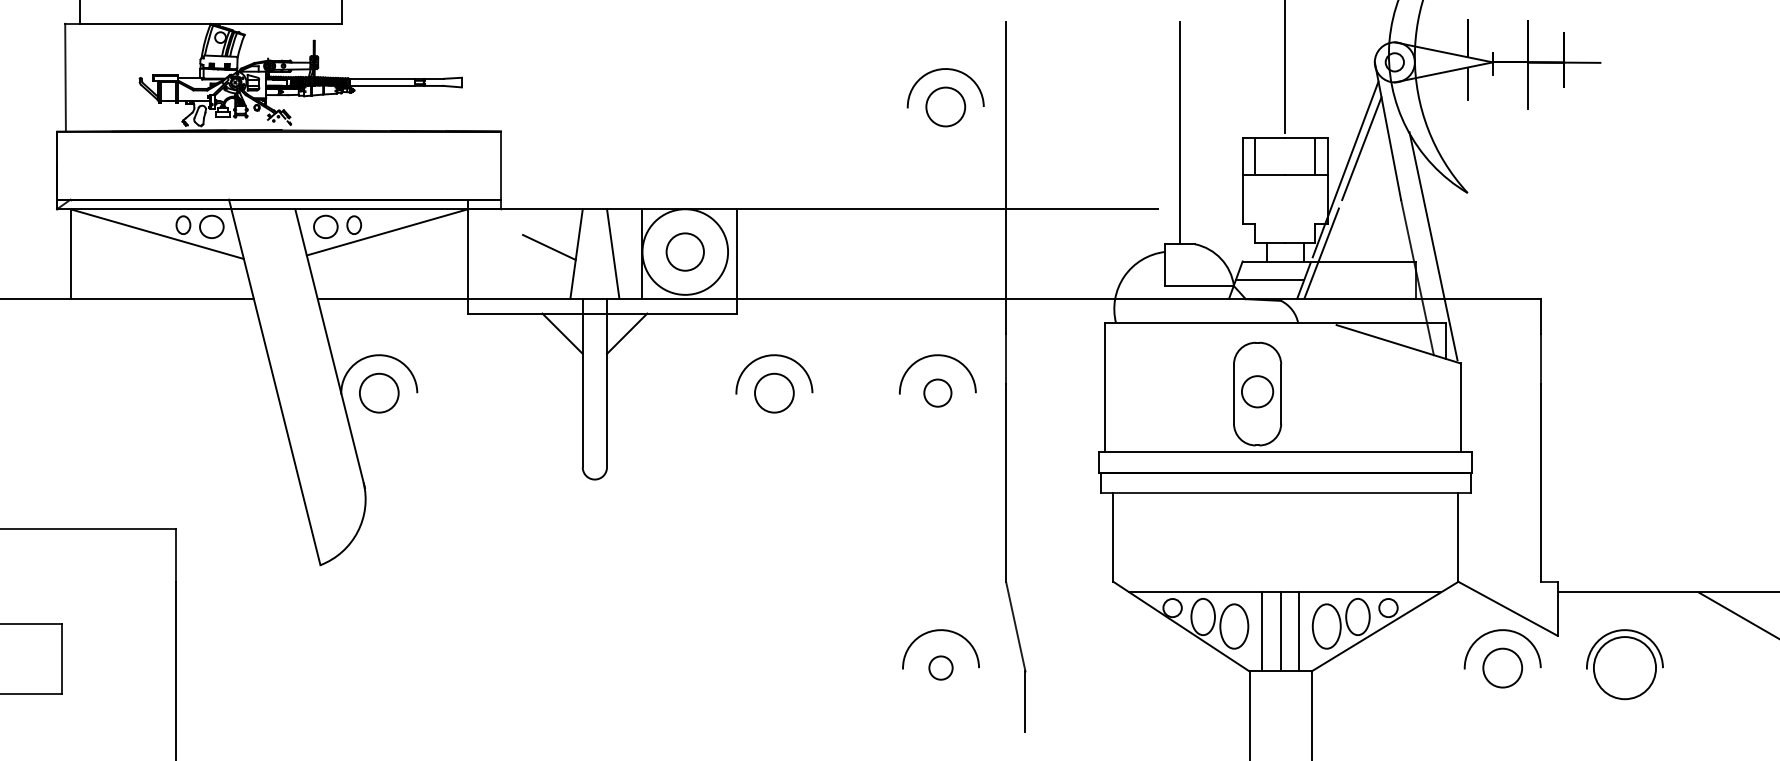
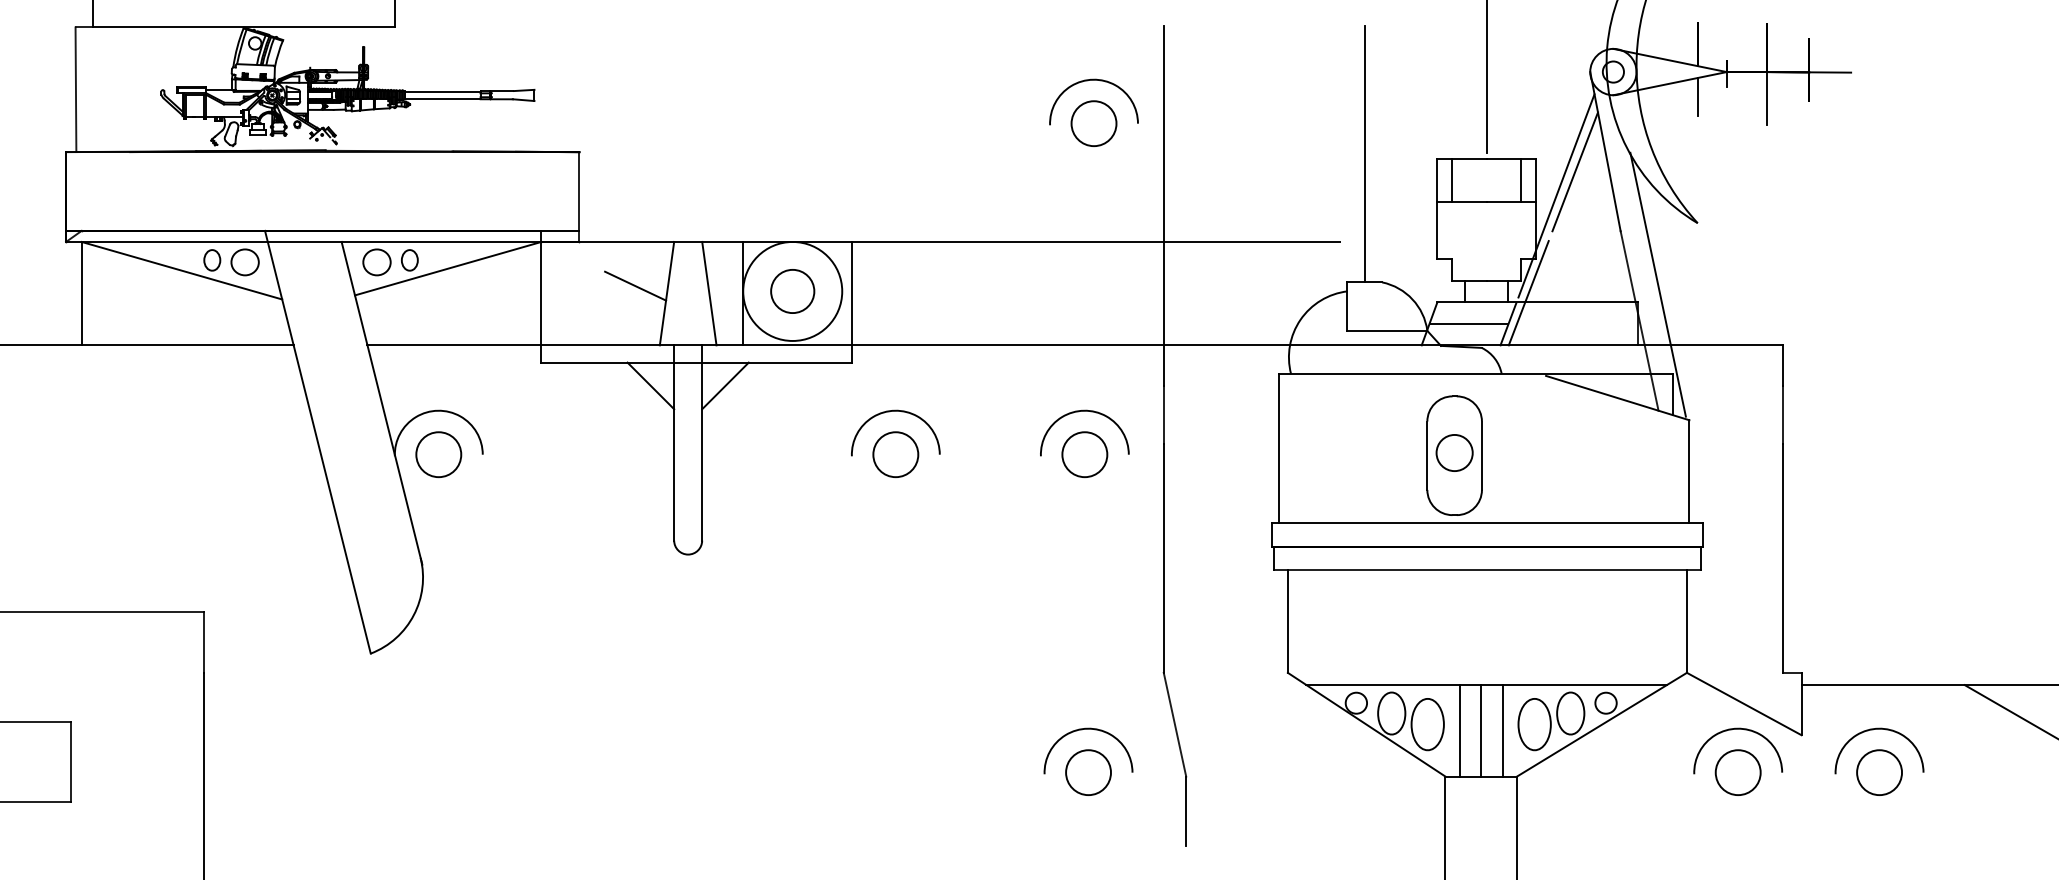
circle: (937, 392) -> (1084, 453), size x1.43
circle: (940, 667) -> (1087, 771), size x1.67
circle: (1624, 667) -> (1879, 771), size x0.62

